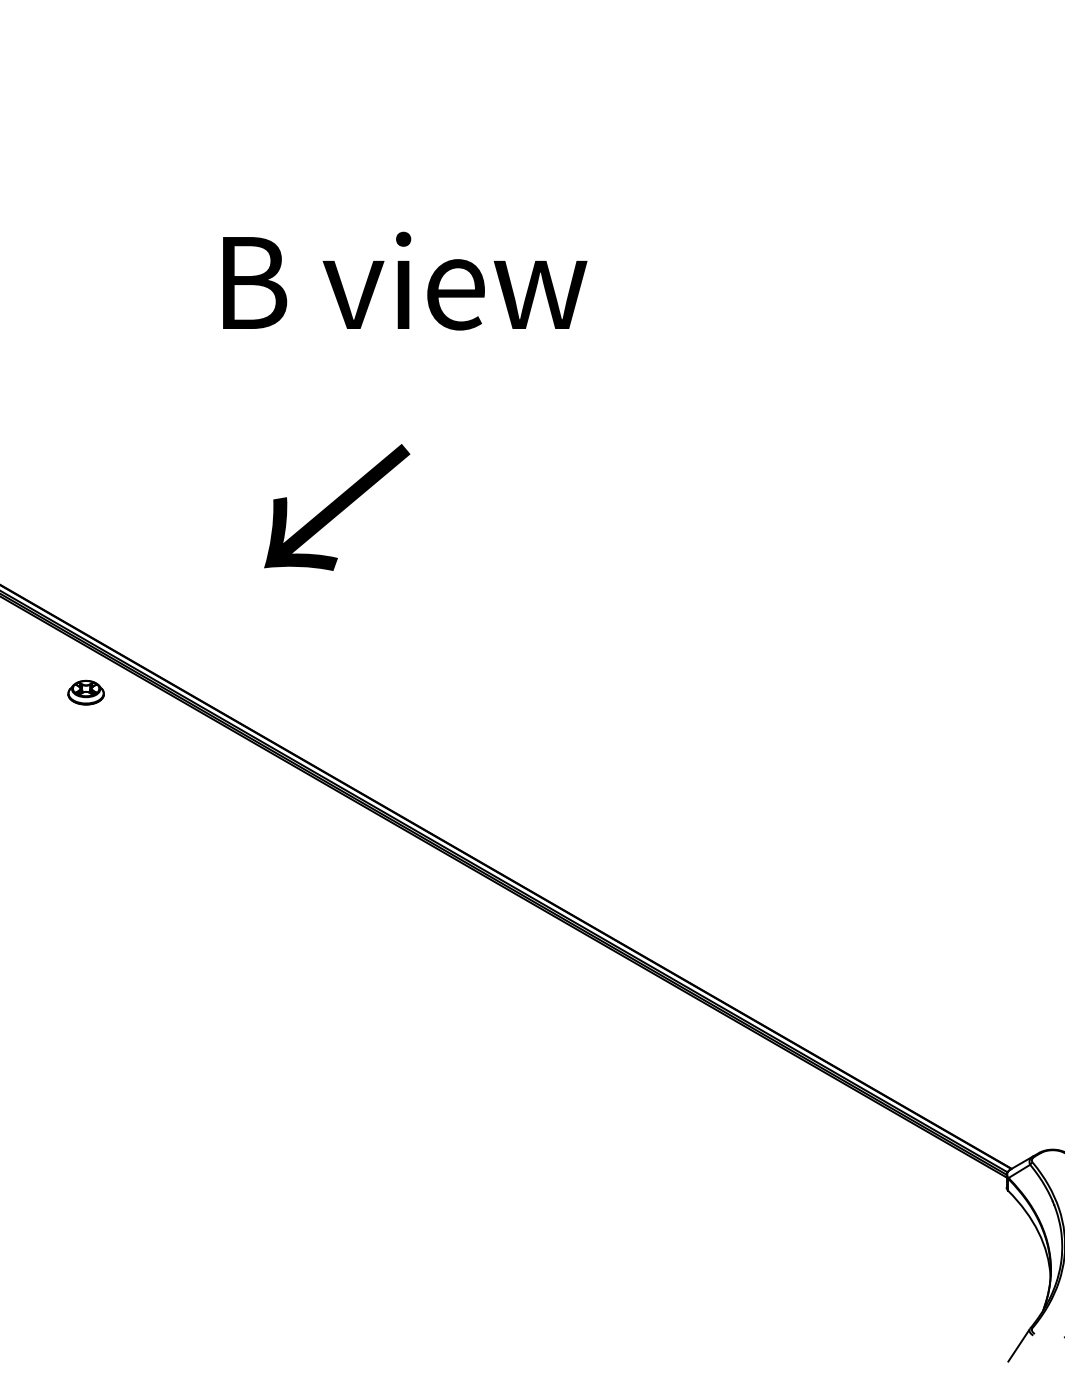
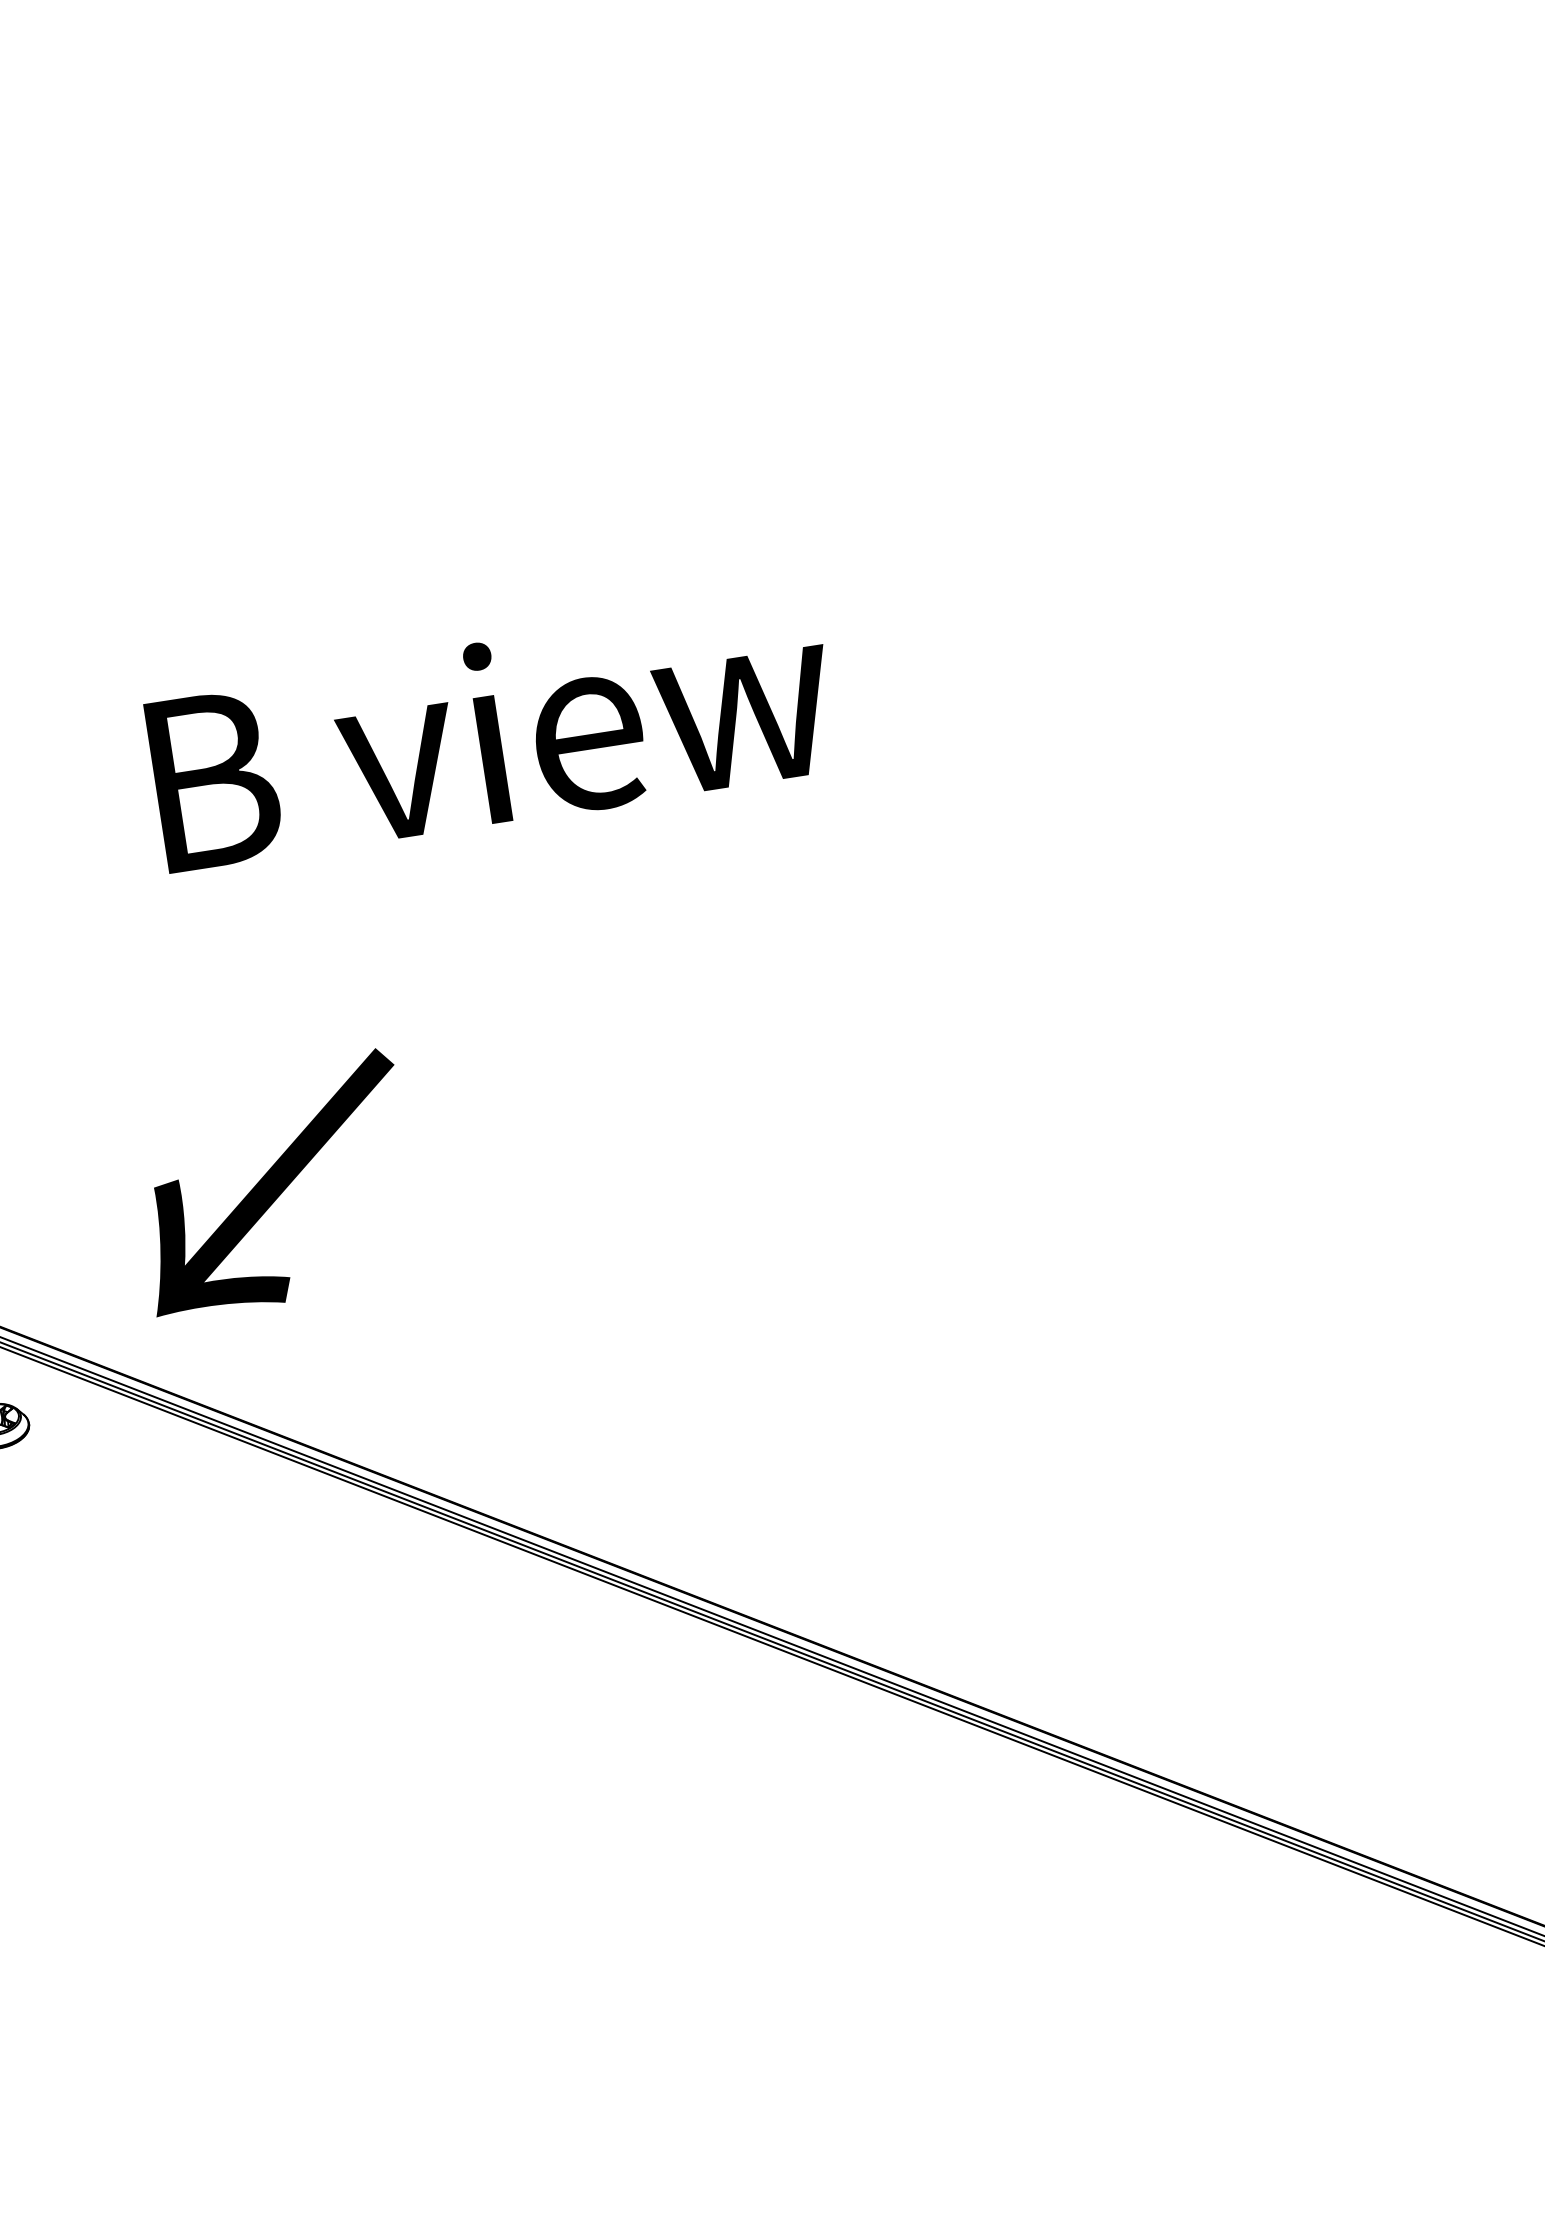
text: (405, 280) -> (492, 732), moved
text: (337, 507) -> (274, 1184), moved

